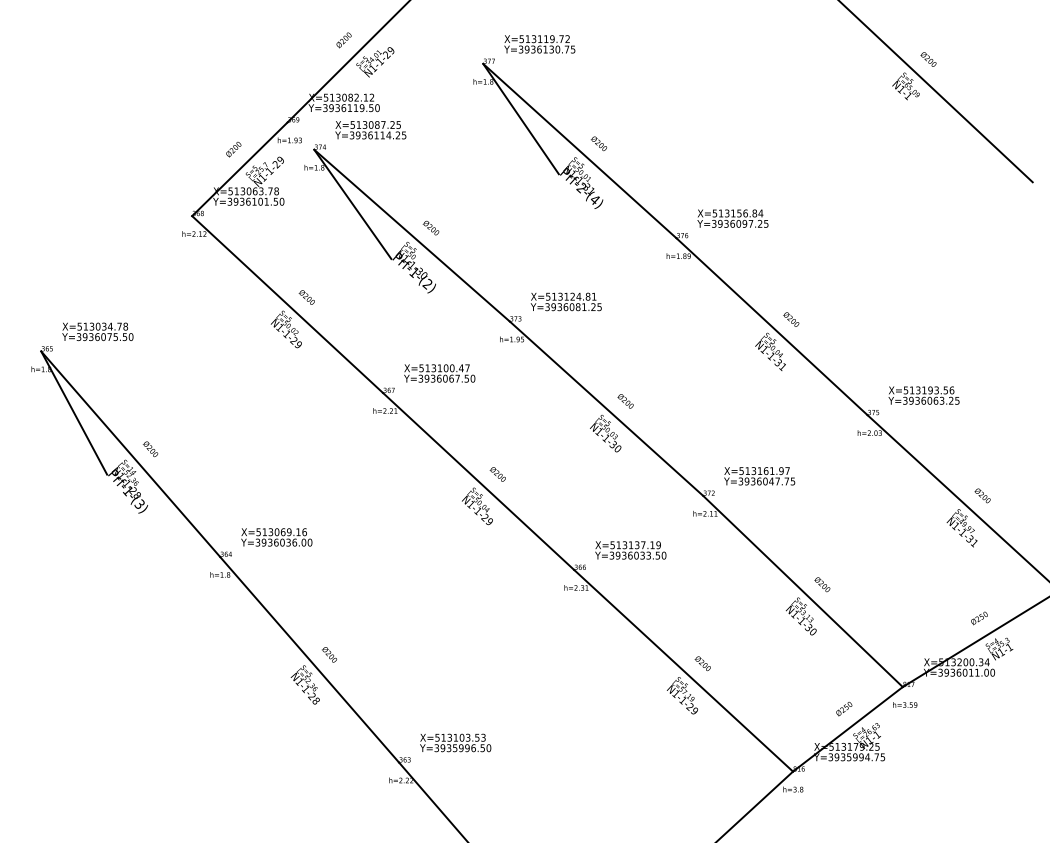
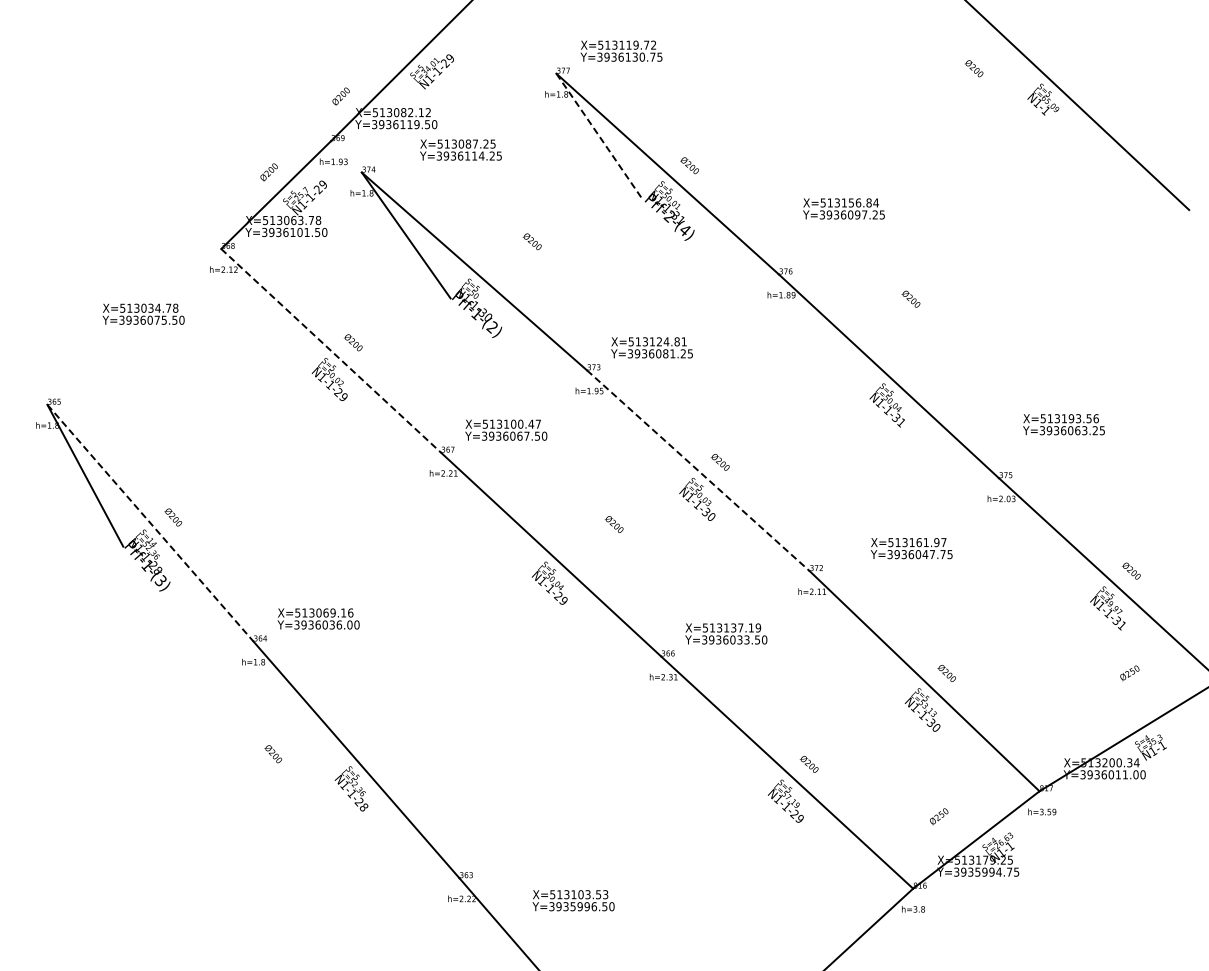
text: (343, 40) -> (340, 96), moved
text: (927, 59) -> (973, 68), moved
line: (521, 119) -> (600, 137), solid -> dashed
text: (370, 129) -> (460, 149), moved
text: (732, 218) -> (843, 208), moved
text: (430, 227) -> (531, 241), moved
line: (287, 304) -> (331, 350), solid -> dashed
text: (790, 319) -> (910, 298), moved
text: (97, 331) -> (143, 313), moved
text: (923, 395) -> (1063, 424), moved
line: (606, 408) -> (698, 470), solid -> dashed
line: (130, 454) -> (150, 523), solid -> dashed
text: (497, 474) -> (613, 524), moved
text: (759, 476) -> (911, 548), moved
text: (979, 618) -> (1129, 673), moved
text: (329, 655) -> (273, 754), moved
text: (844, 708) -> (939, 816), moved
text: (455, 742) -> (573, 900), moved

